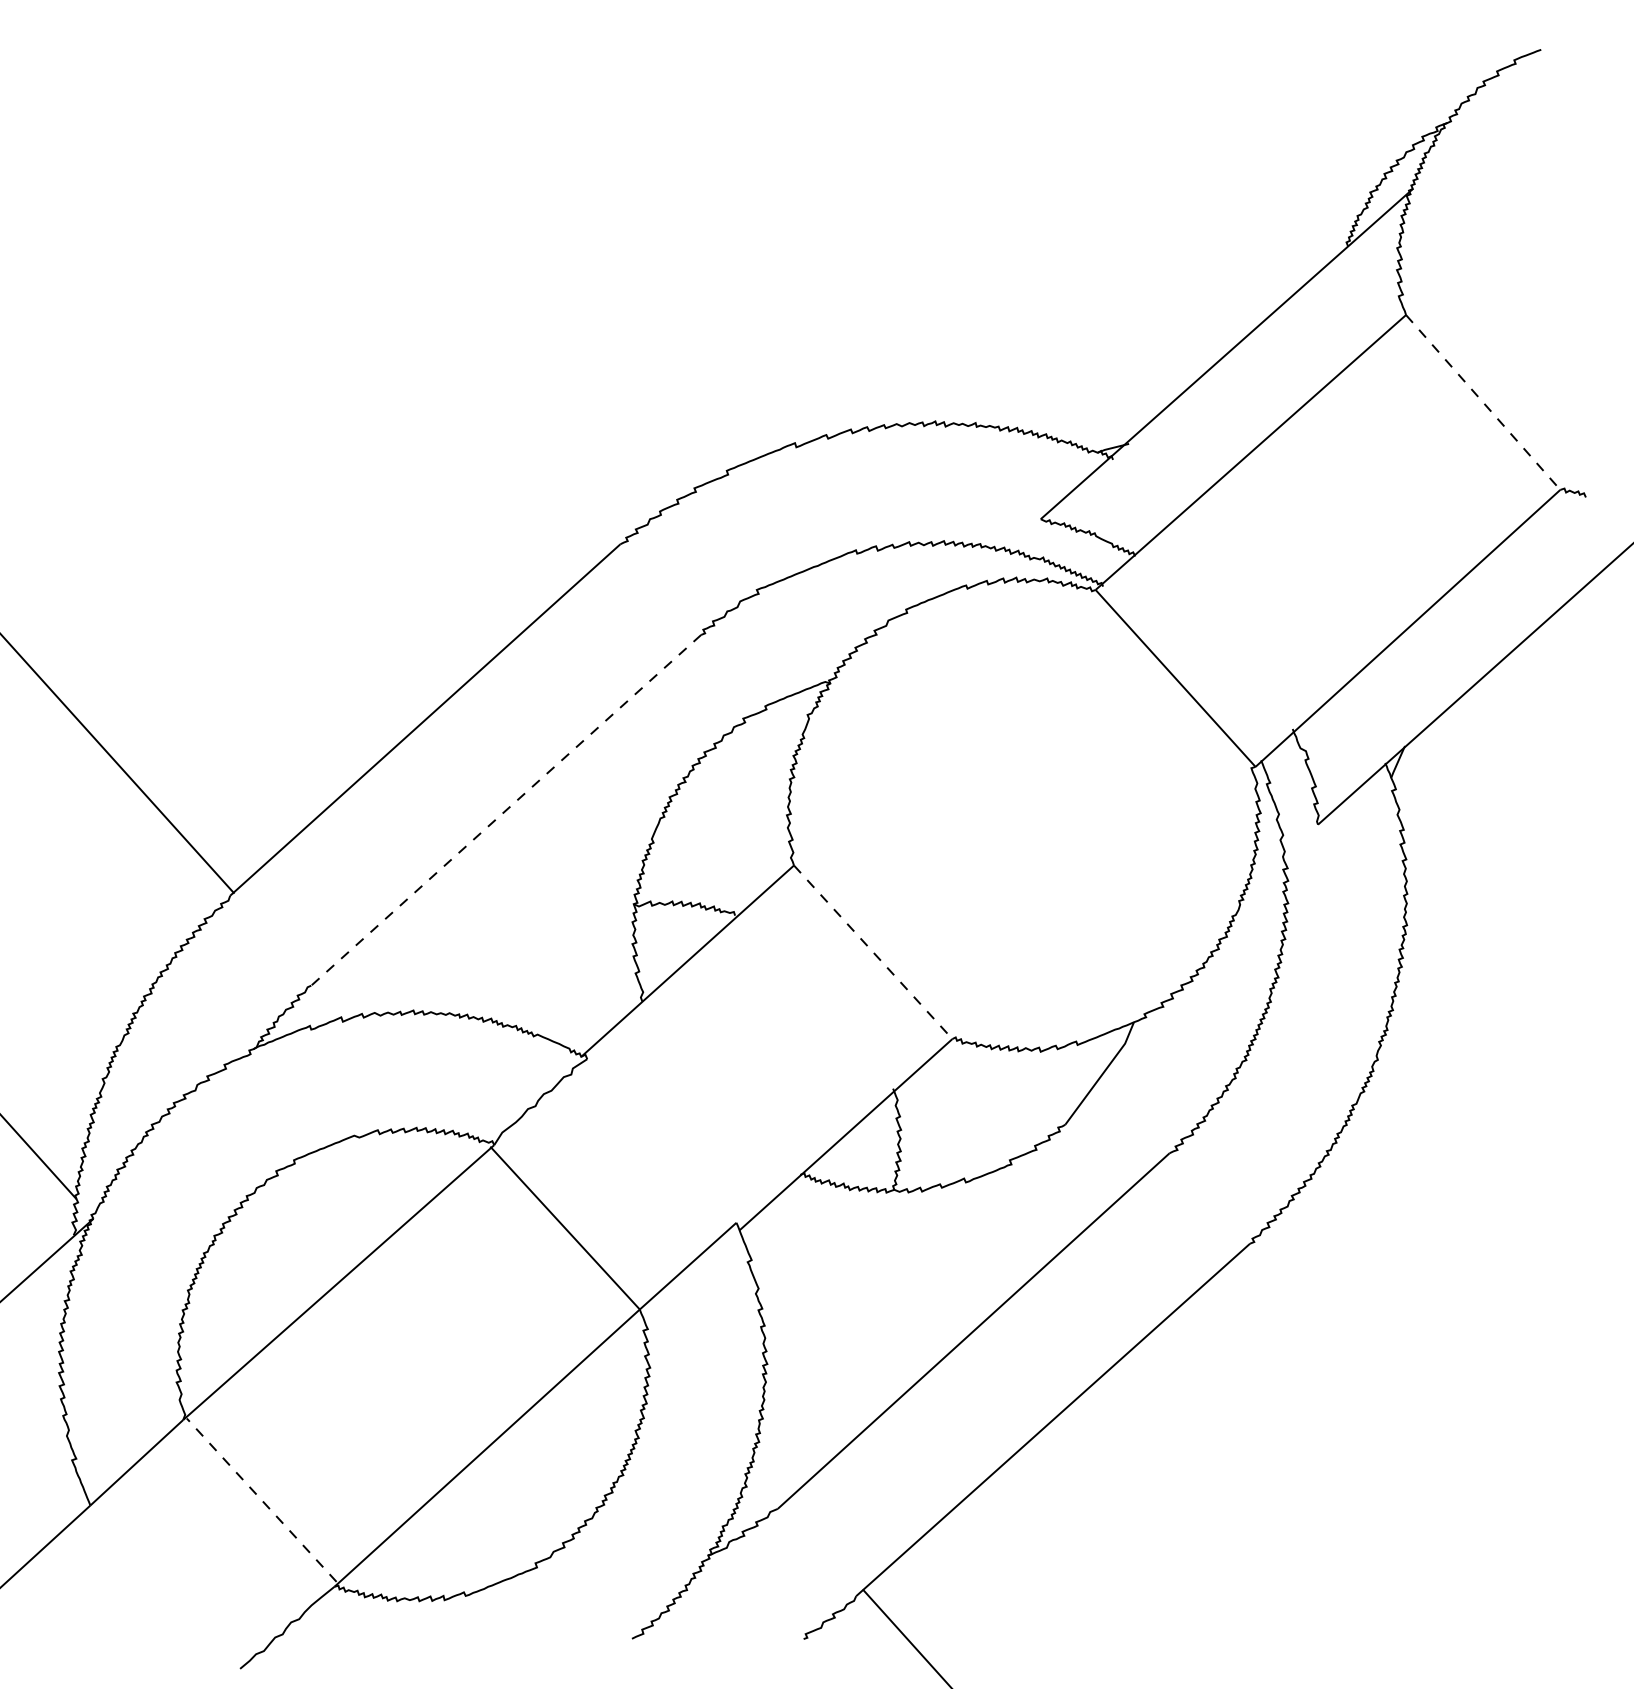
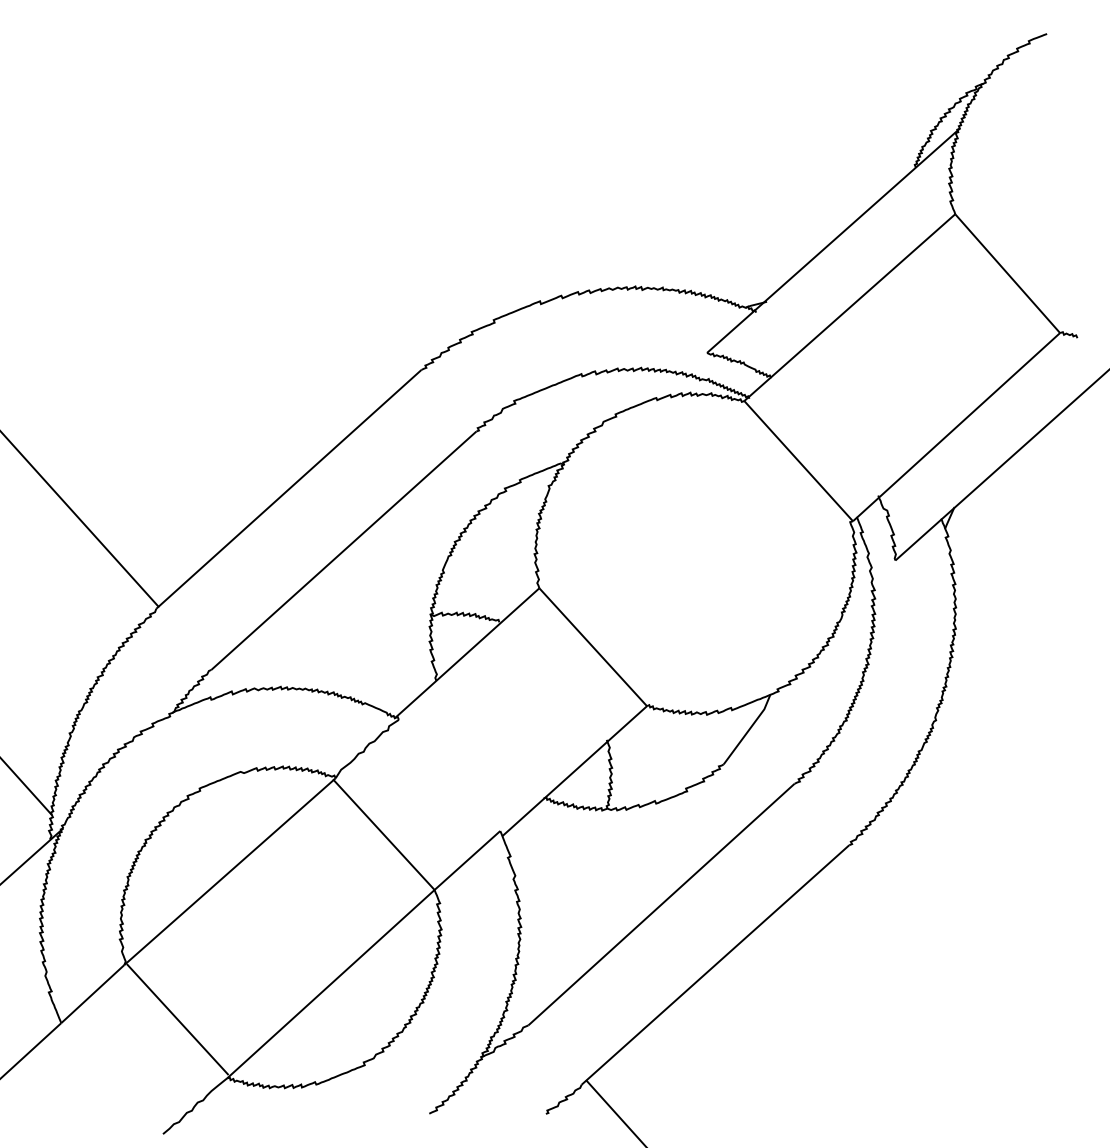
line: (1484, 403) -> (1008, 274), dashed -> solid
line: (505, 811) -> (343, 551), dashed -> solid
line: (873, 952) -> (593, 647), dashed -> solid
line: (261, 1500) -> (177, 1019), dashed -> solid

